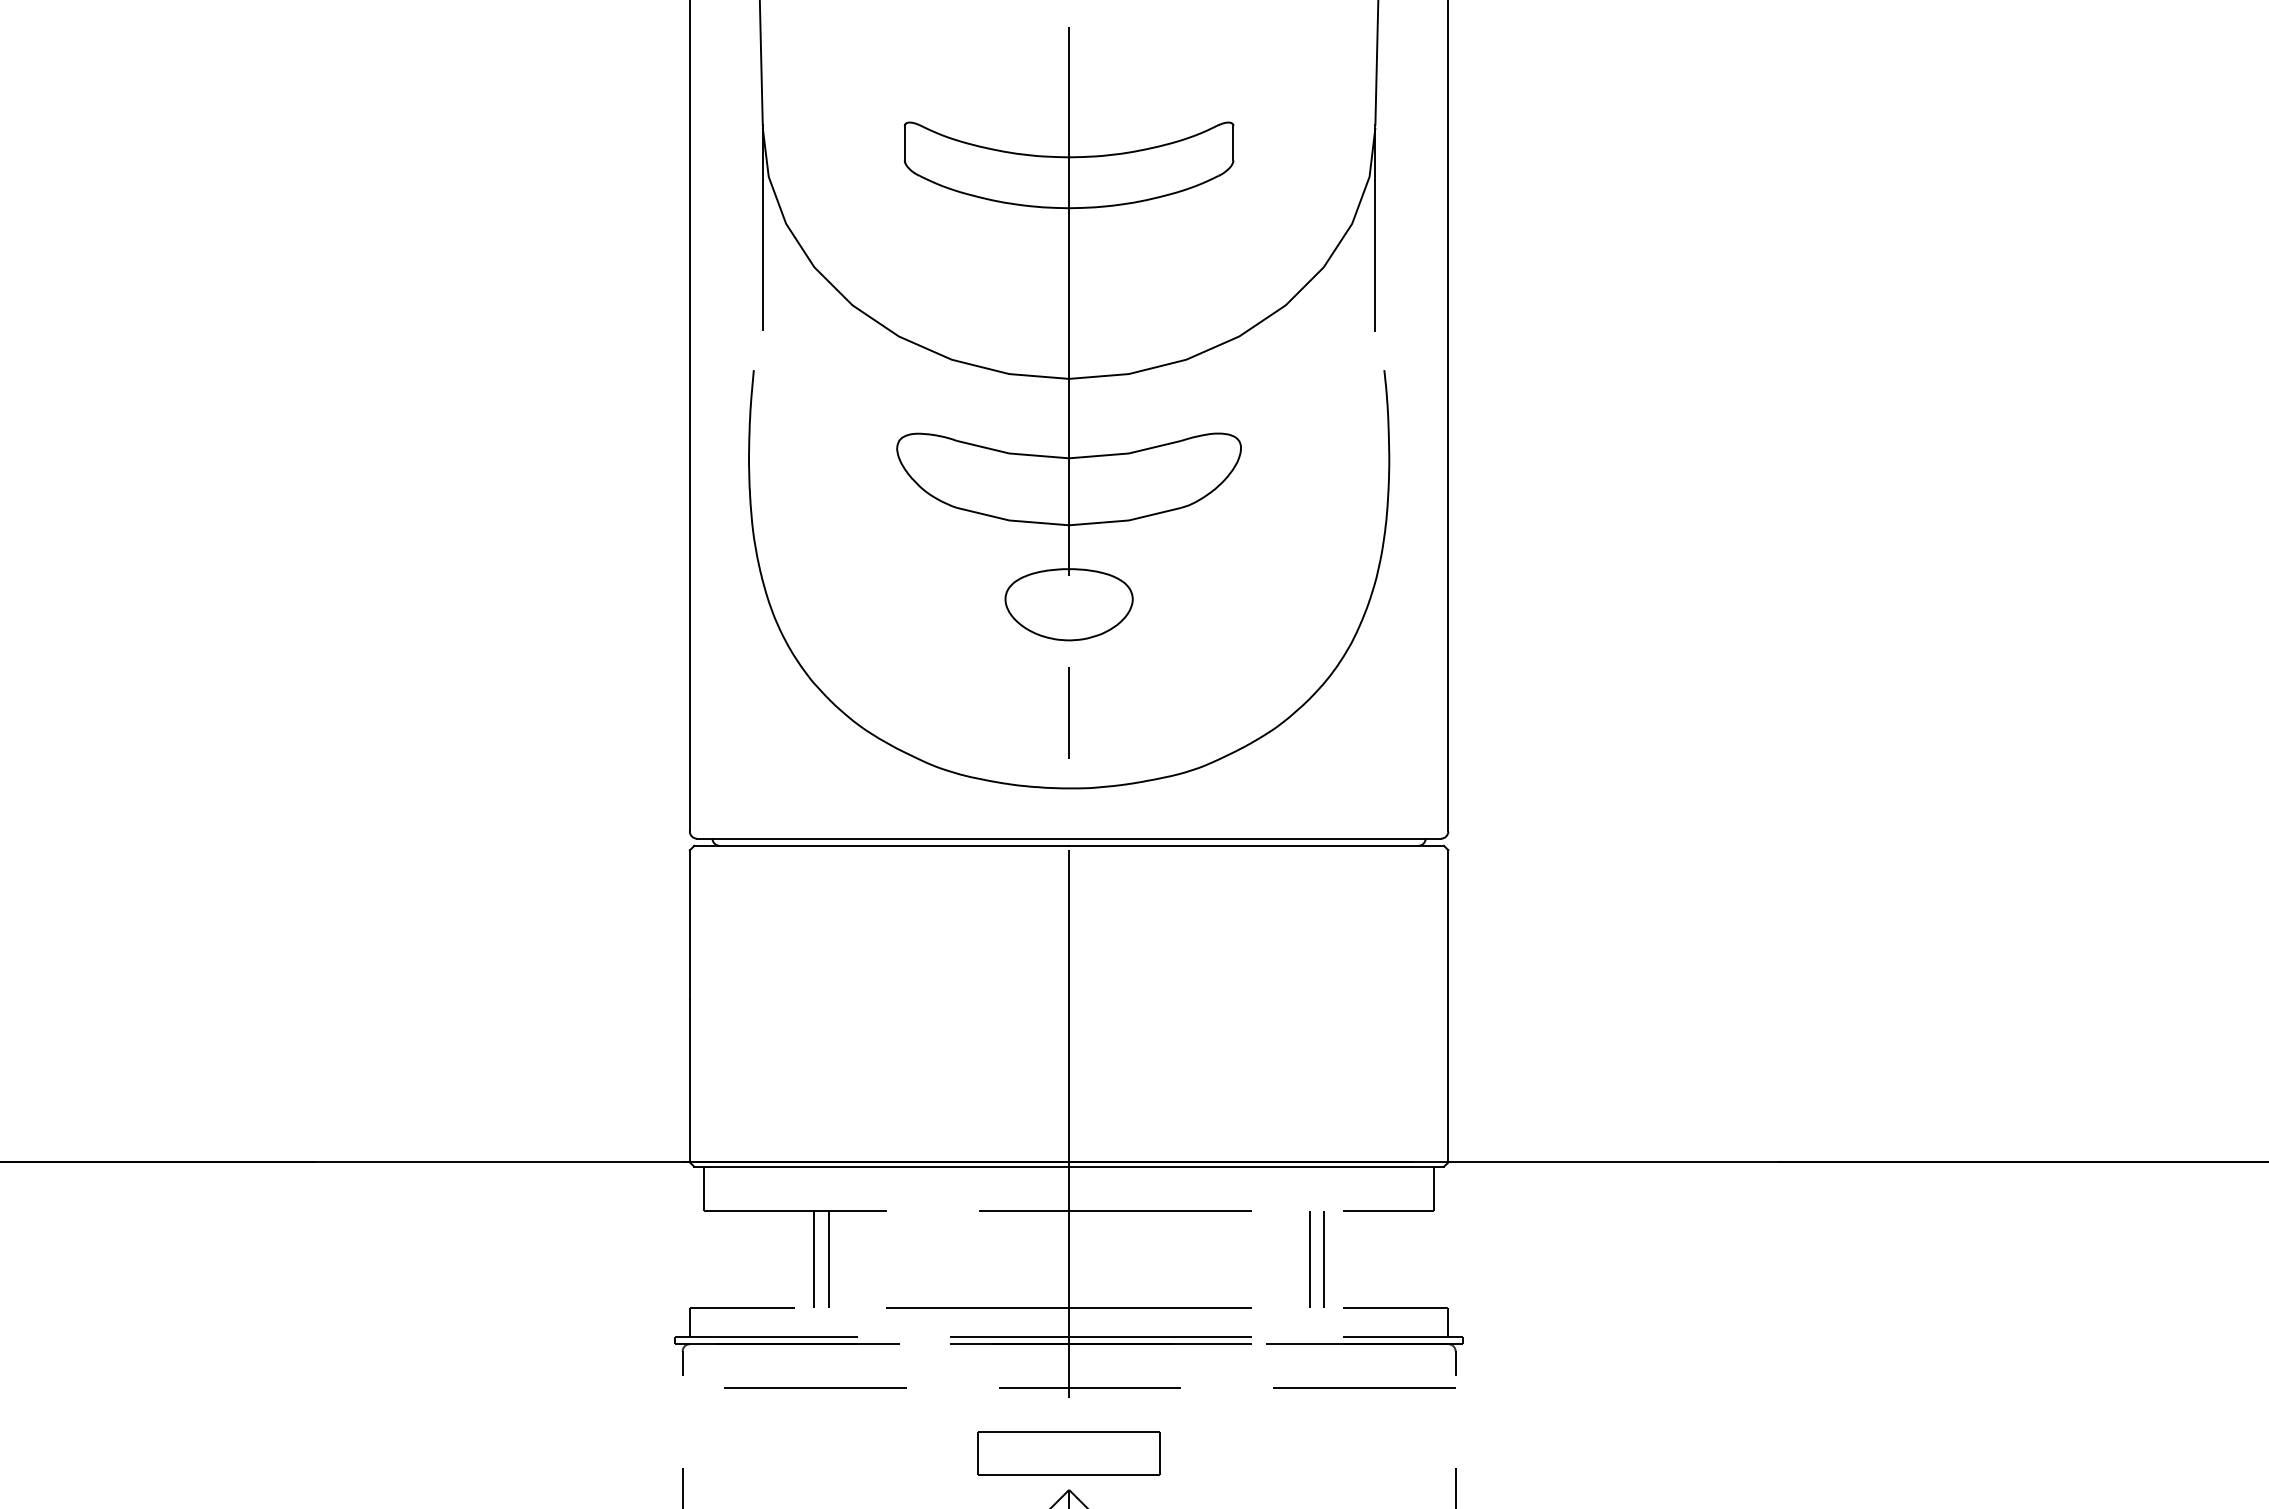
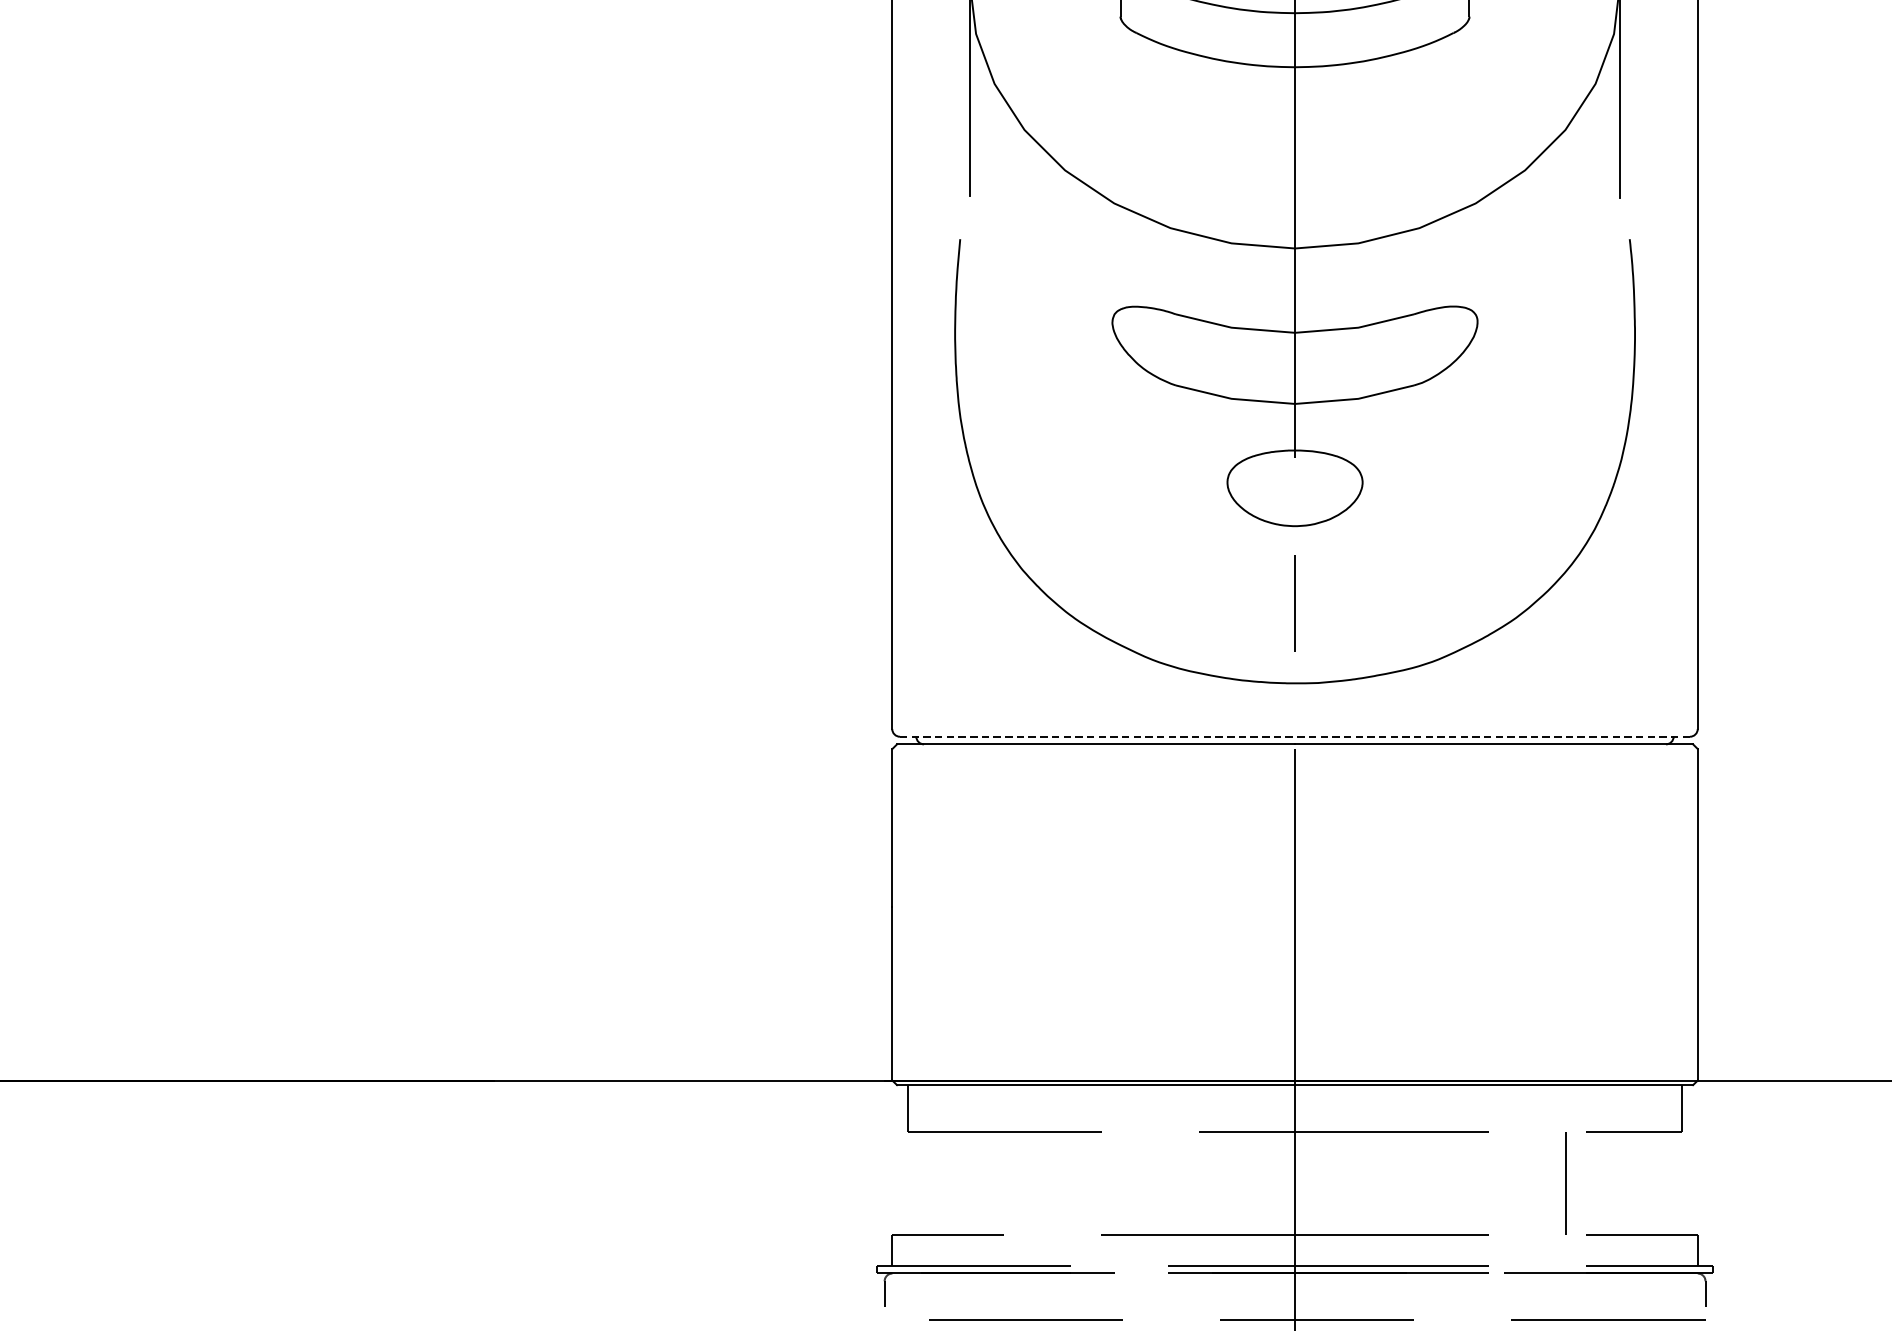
line: (1069, 838) -> (1295, 736), solid -> dashed
line: (813, 1258) -> (1023, 1182), removed
line: (828, 1258) -> (1039, 1182), removed
line: (1309, 1259) -> (1550, 1183), removed

